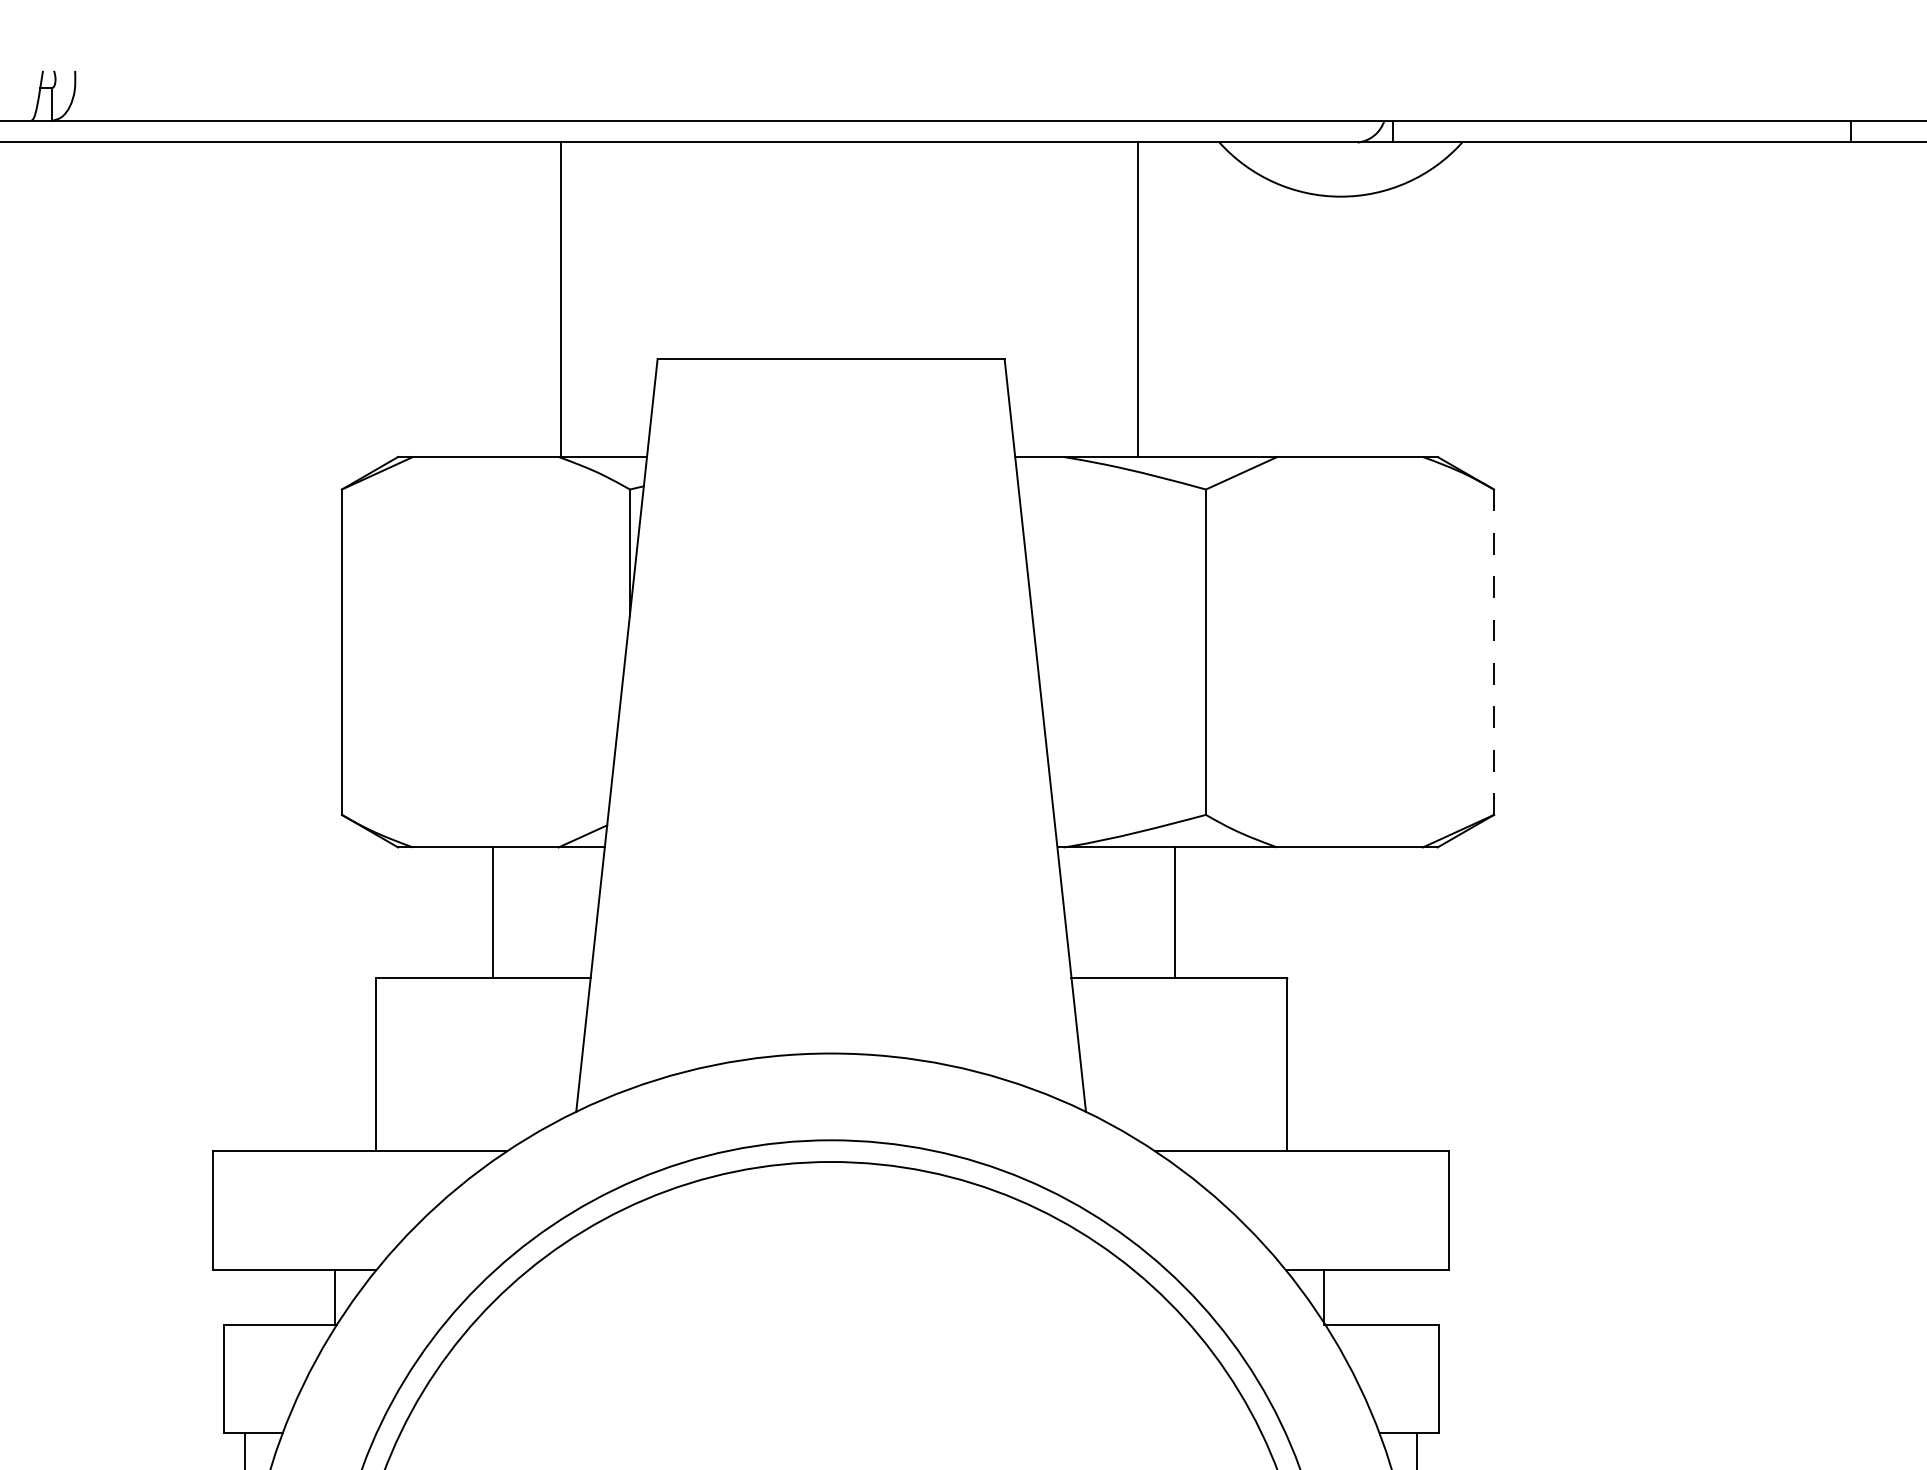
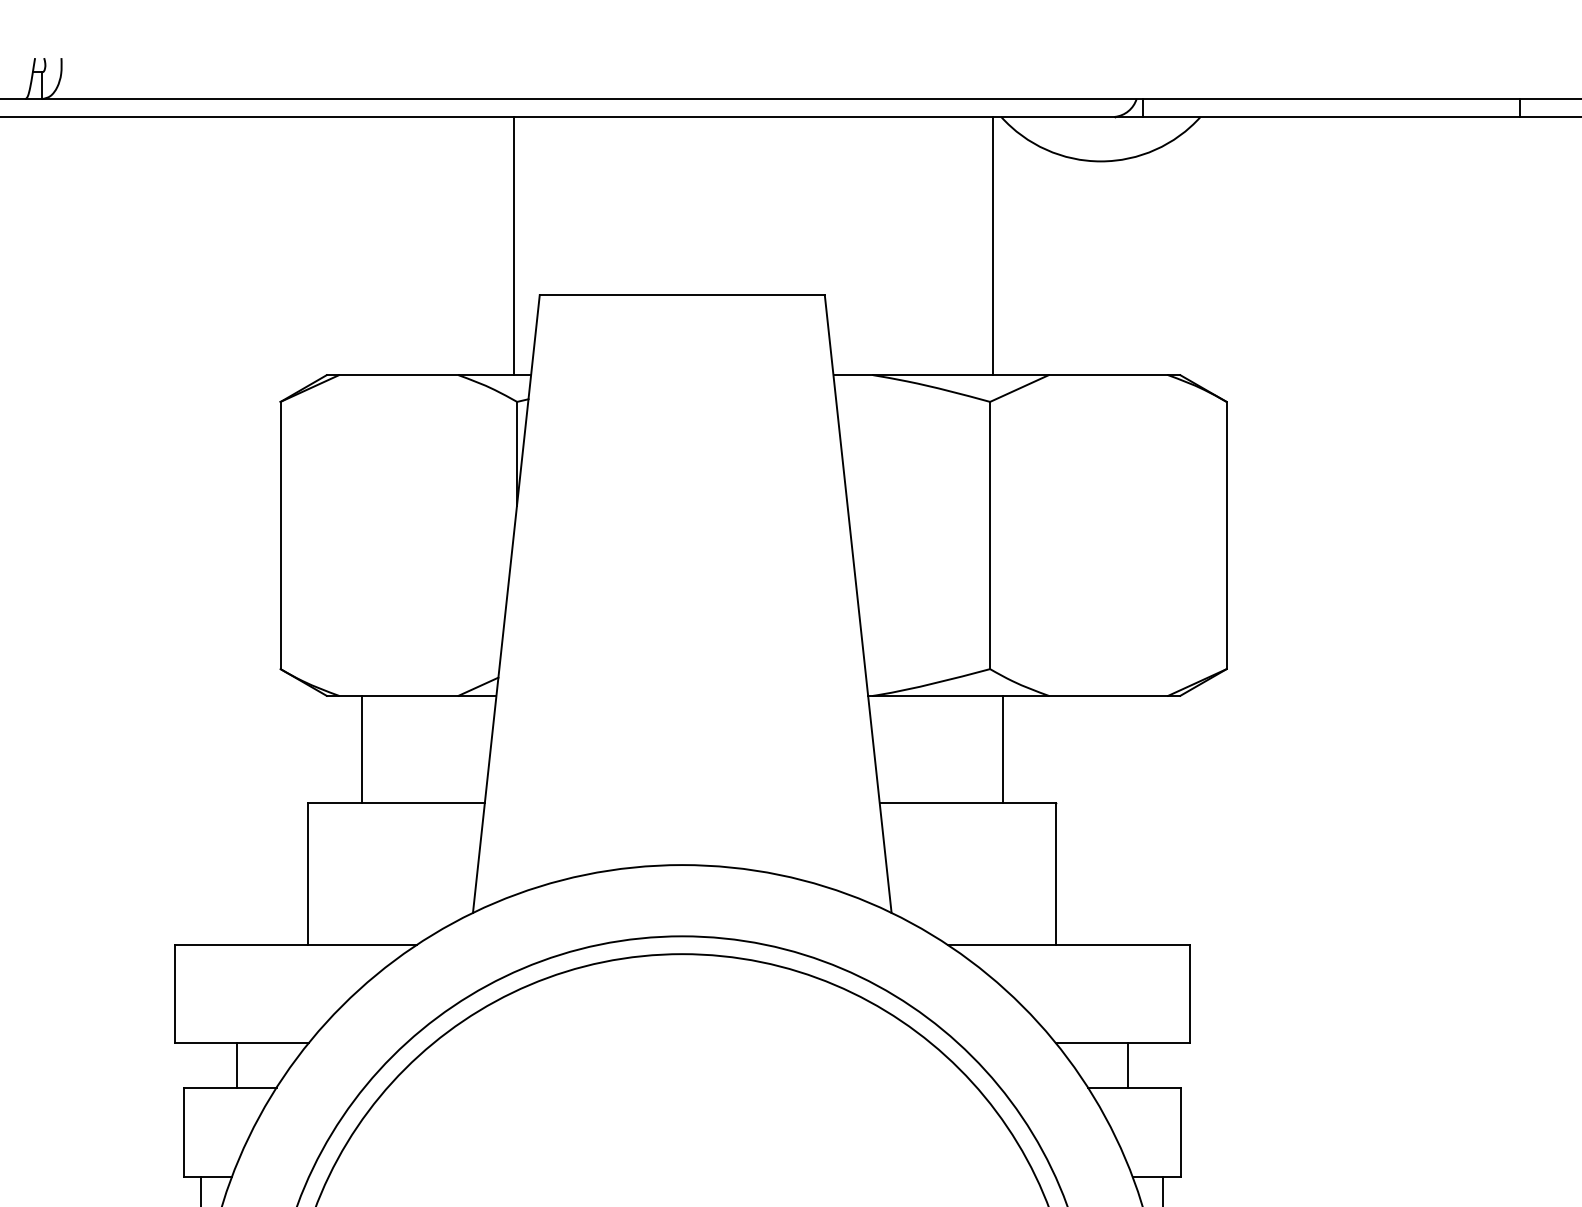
line: (561, 299) -> (514, 245), moved
line: (1137, 299) -> (993, 245), moved
line: (1494, 652) -> (1227, 535), dashed -> solid
line: (492, 912) -> (361, 749), moved
line: (1174, 912) -> (1002, 749), moved
line: (334, 1297) -> (236, 1065), moved
line: (1324, 1297) -> (1127, 1065), moved

